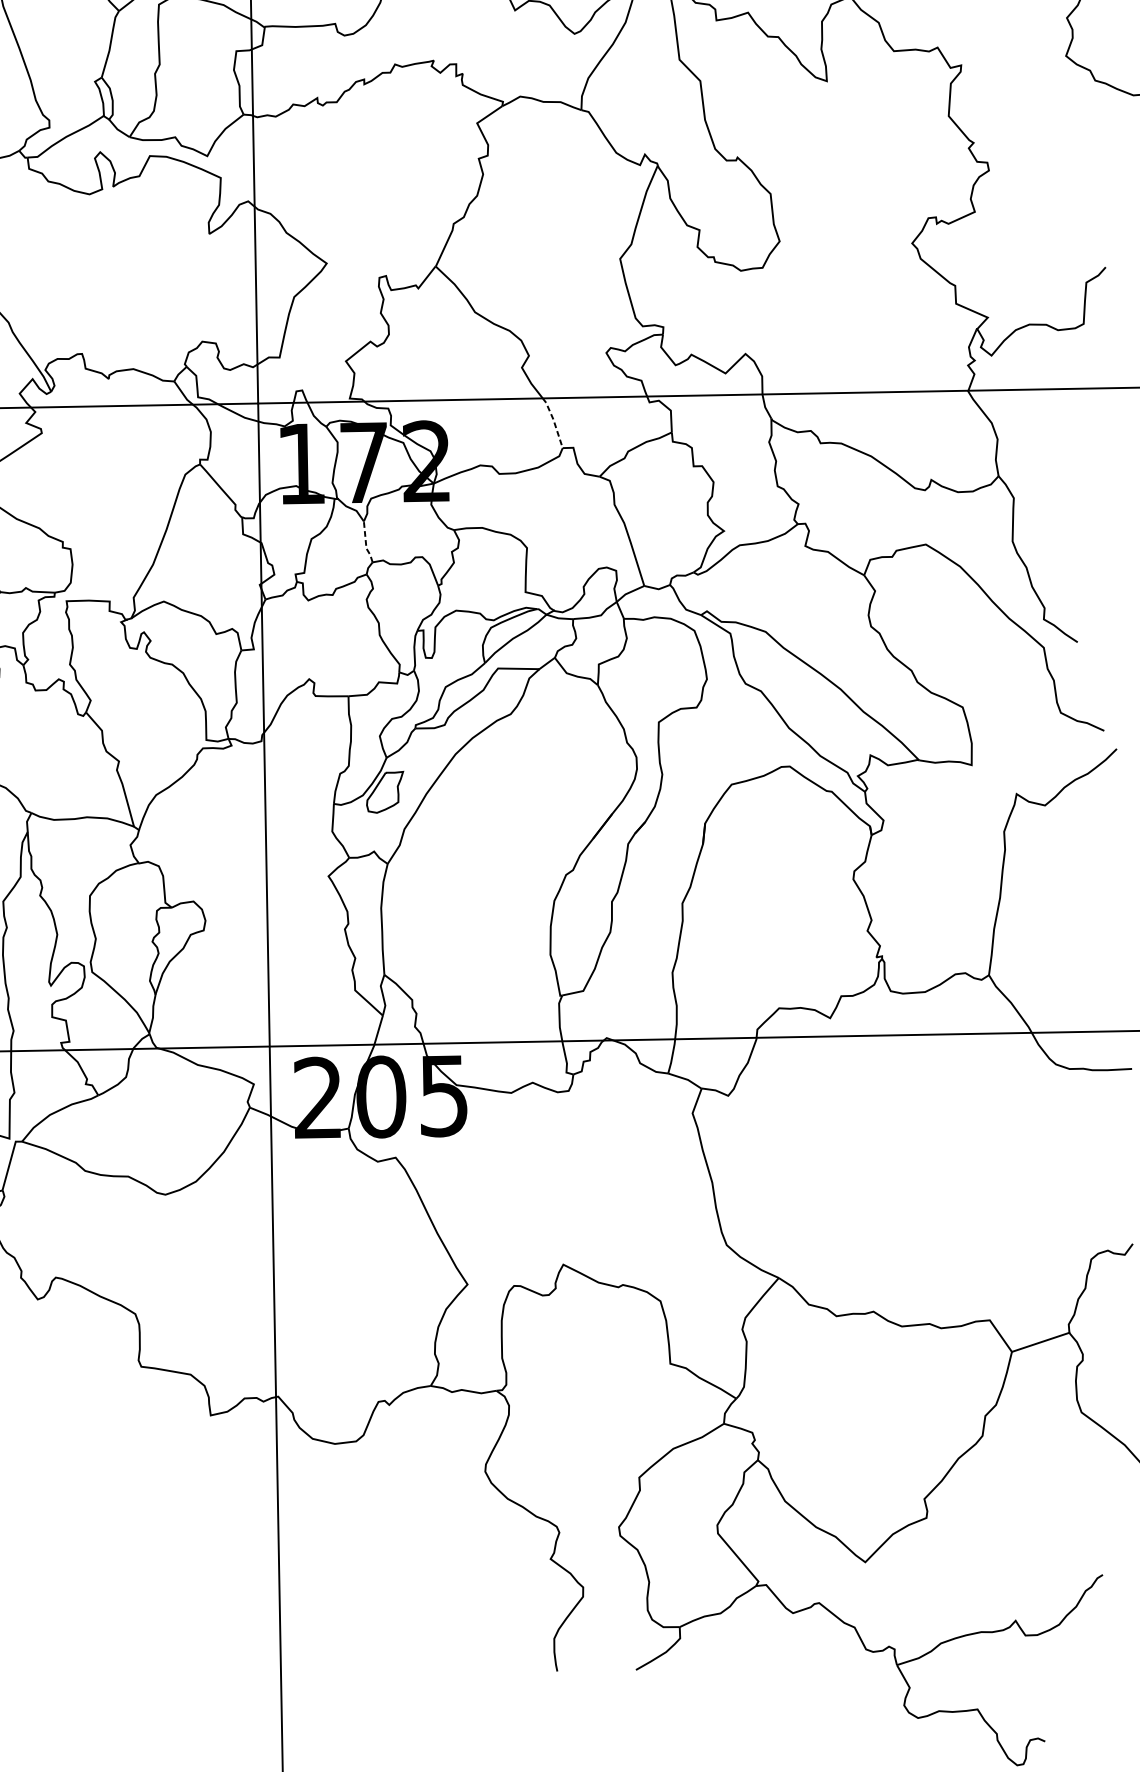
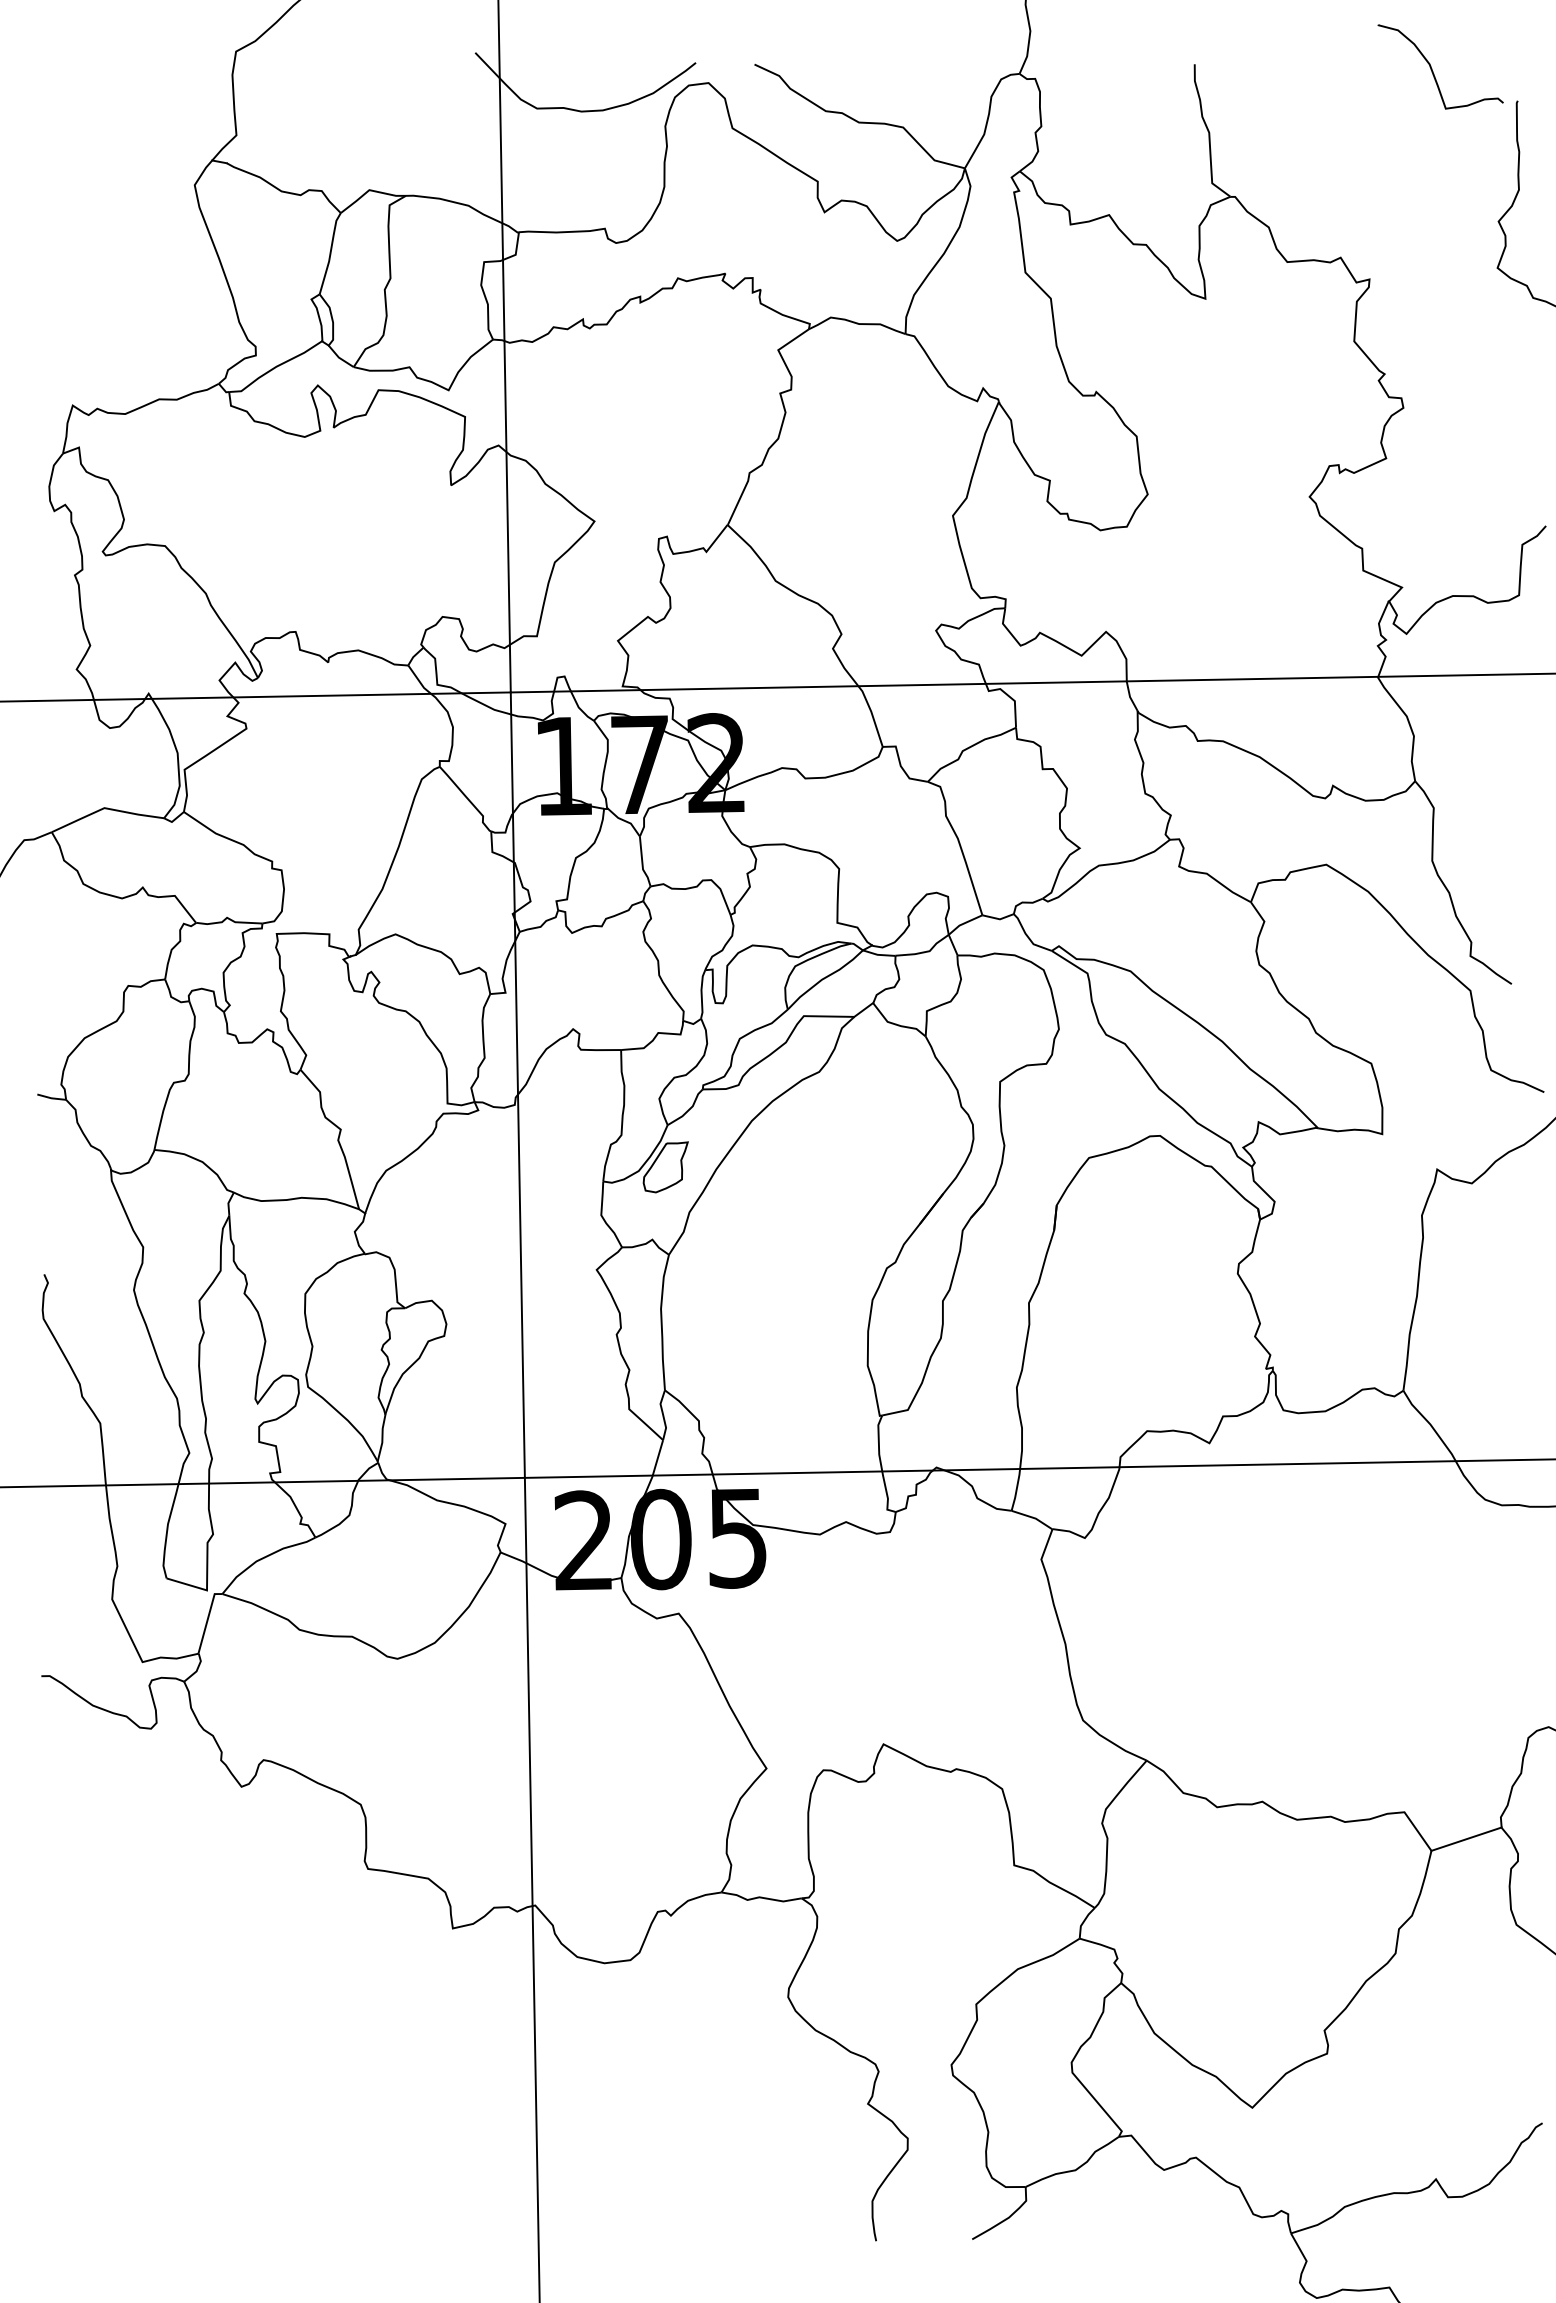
line: (554, 421) -> (872, 714), dashed -> solid
line: (366, 543) -> (642, 863), dashed -> solid

